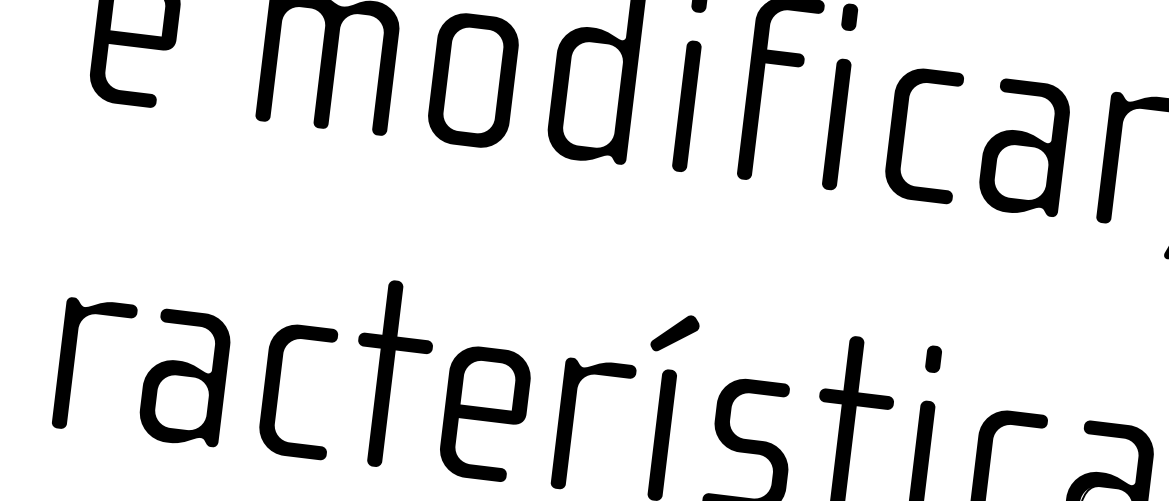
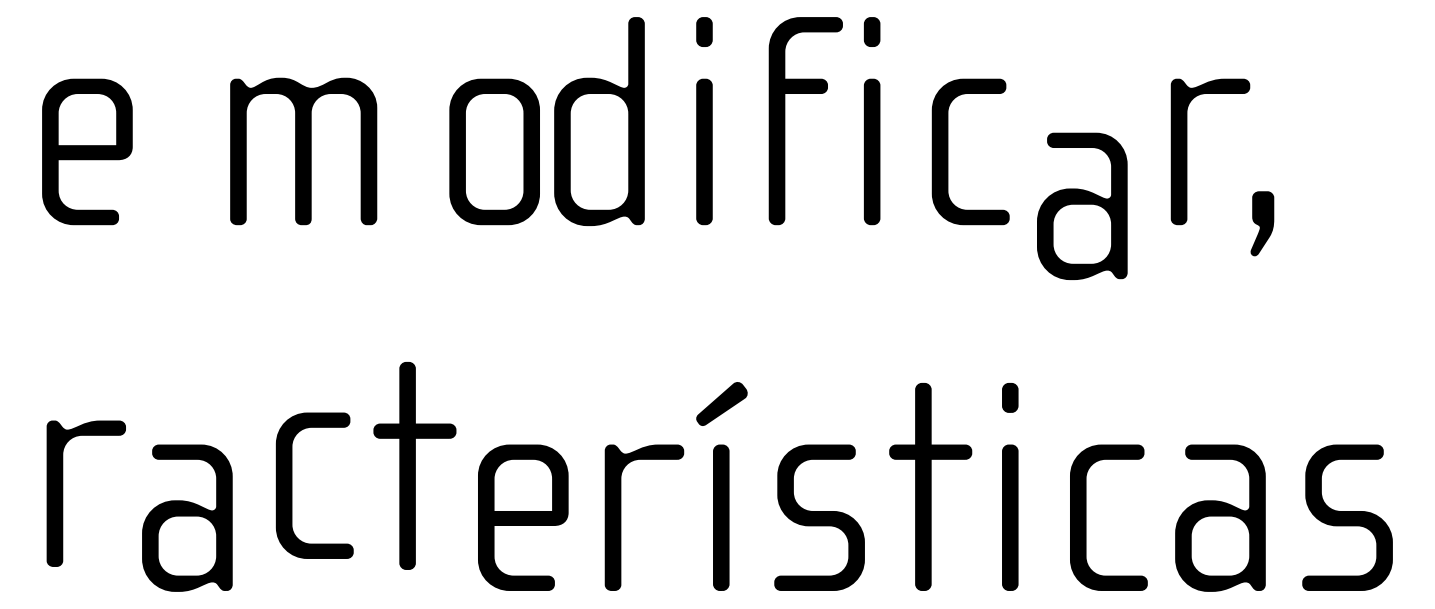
part: (473, 80) -> (494, 151), moved
part: (1024, 146) -> (1082, 205), moved
part: (74, 363) -> (63, 493), moved
part: (391, 374) -> (414, 465), moved
part: (279, 388) -> (292, 485), moved

